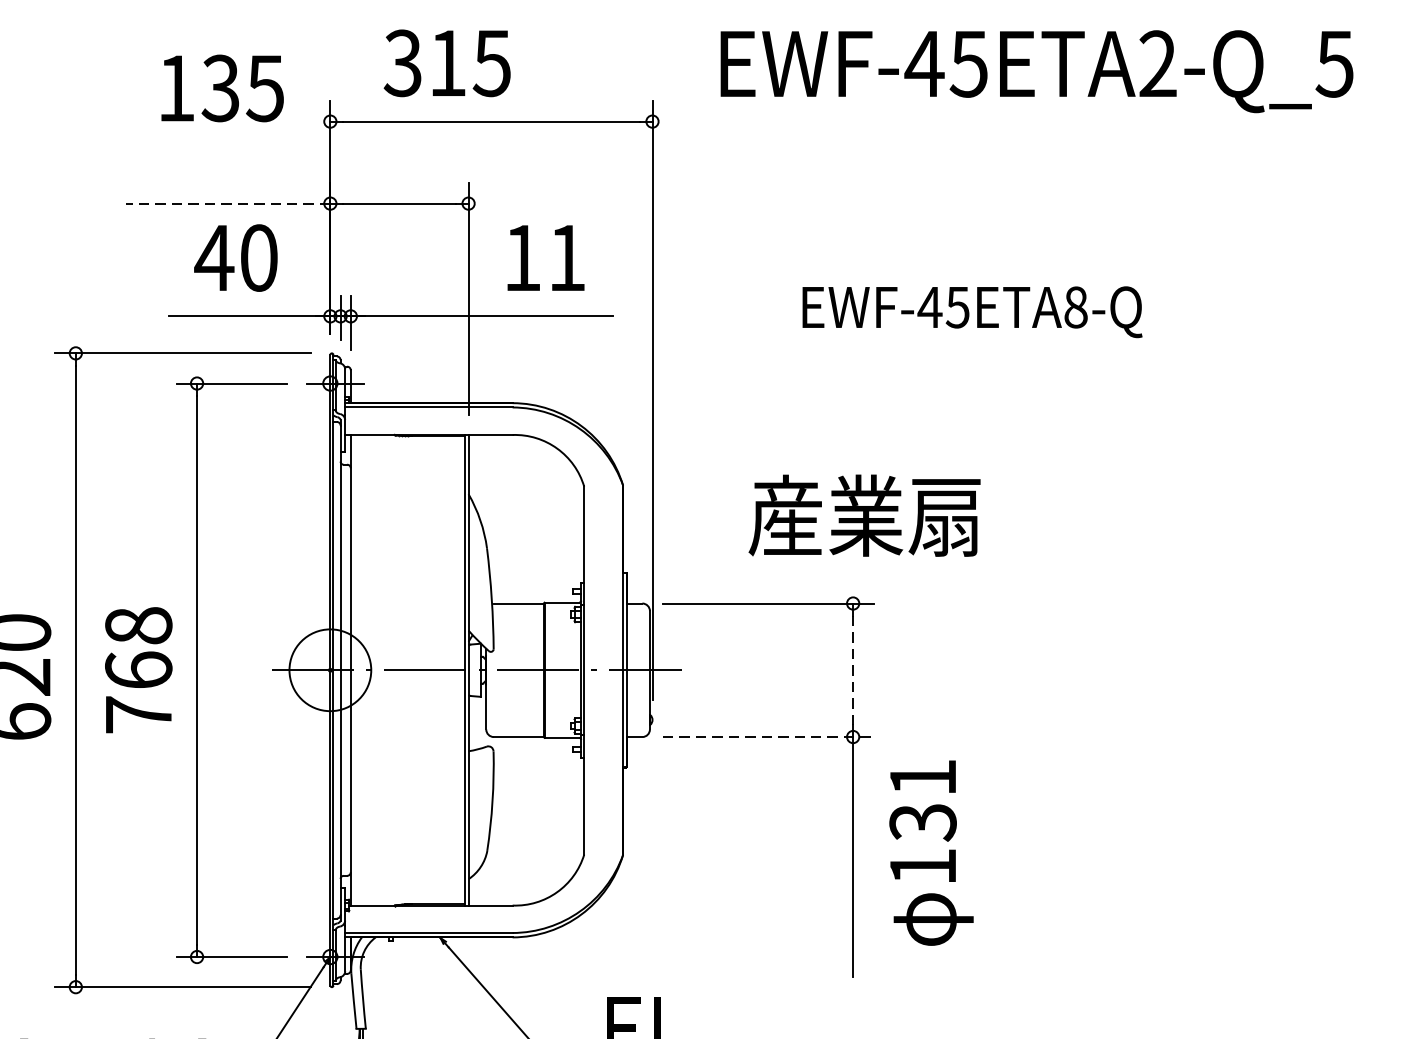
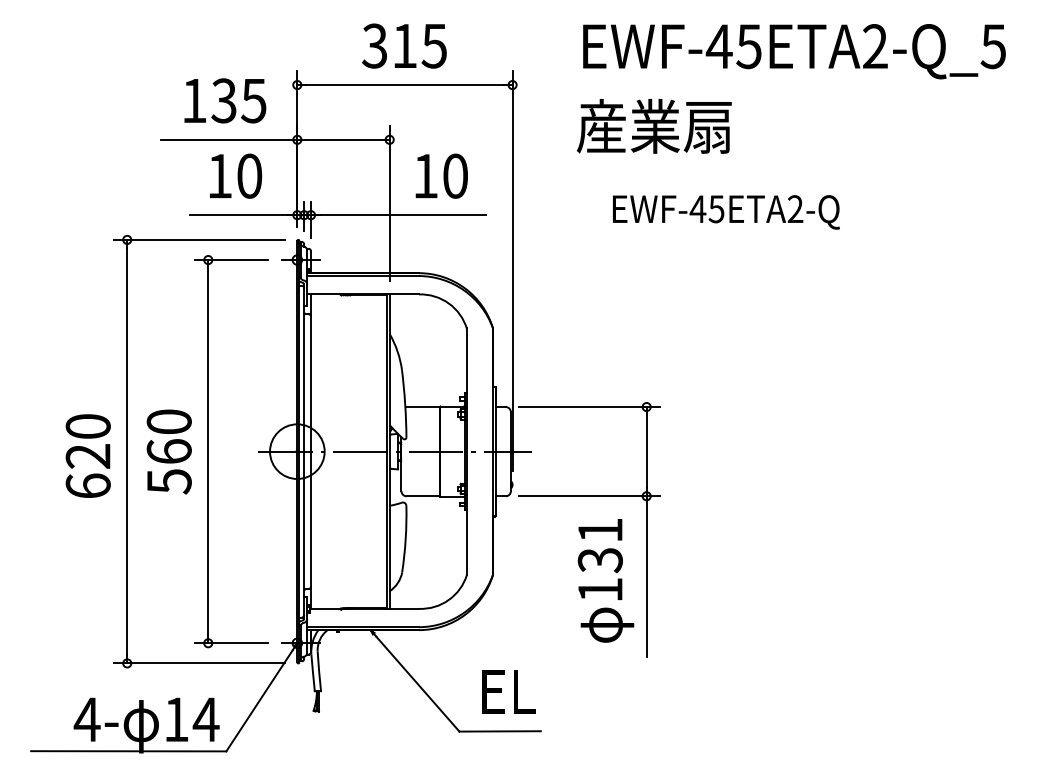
text: (447, 62) -> (404, 45), moved
text: (1037, 71) -> (794, 51), moved
text: (222, 87) -> (225, 100), moved
line: (227, 203) -> (228, 139), dashed -> solid
text: (567, 256) -> (455, 175), 11 -> 10
text: (213, 258) -> (219, 176), 40 -> 10
text: (1075, 307) -> (795, 209), EWF-45ETA8-Q -> EWF-45ETA2-Q
text: (864, 515) -> (654, 126), moved
text: (137, 670) -> (168, 451), 768 -> 560
line: (852, 671) -> (646, 452), dashed -> solid
line: (769, 737) -> (590, 496), dashed -> solid
text: (930, 852) -> (605, 580), moved

